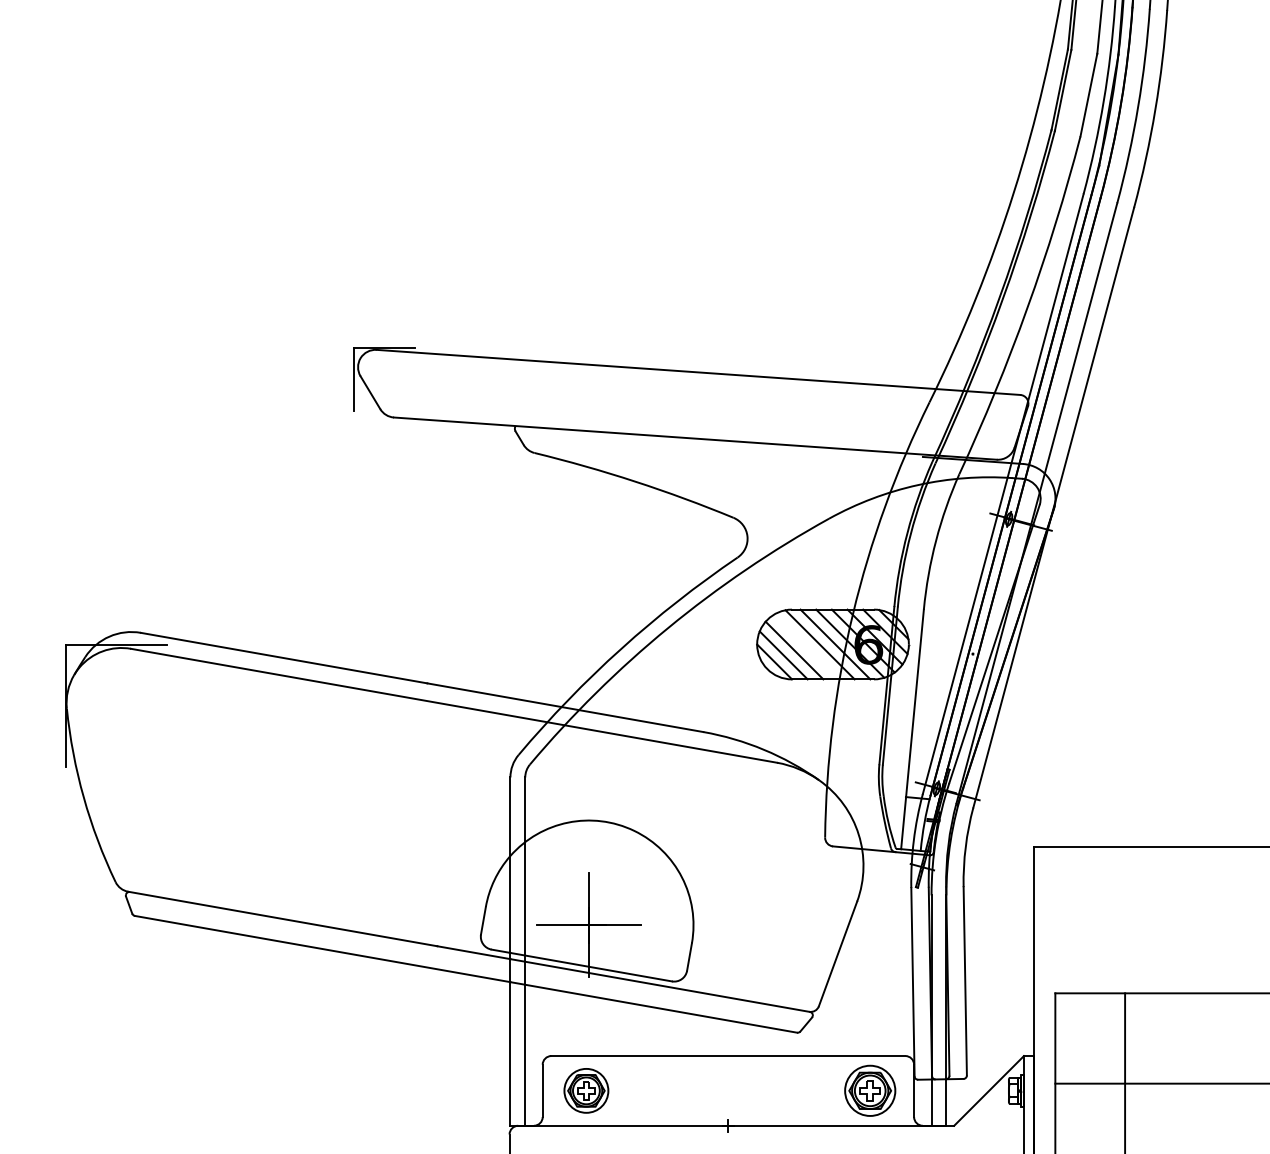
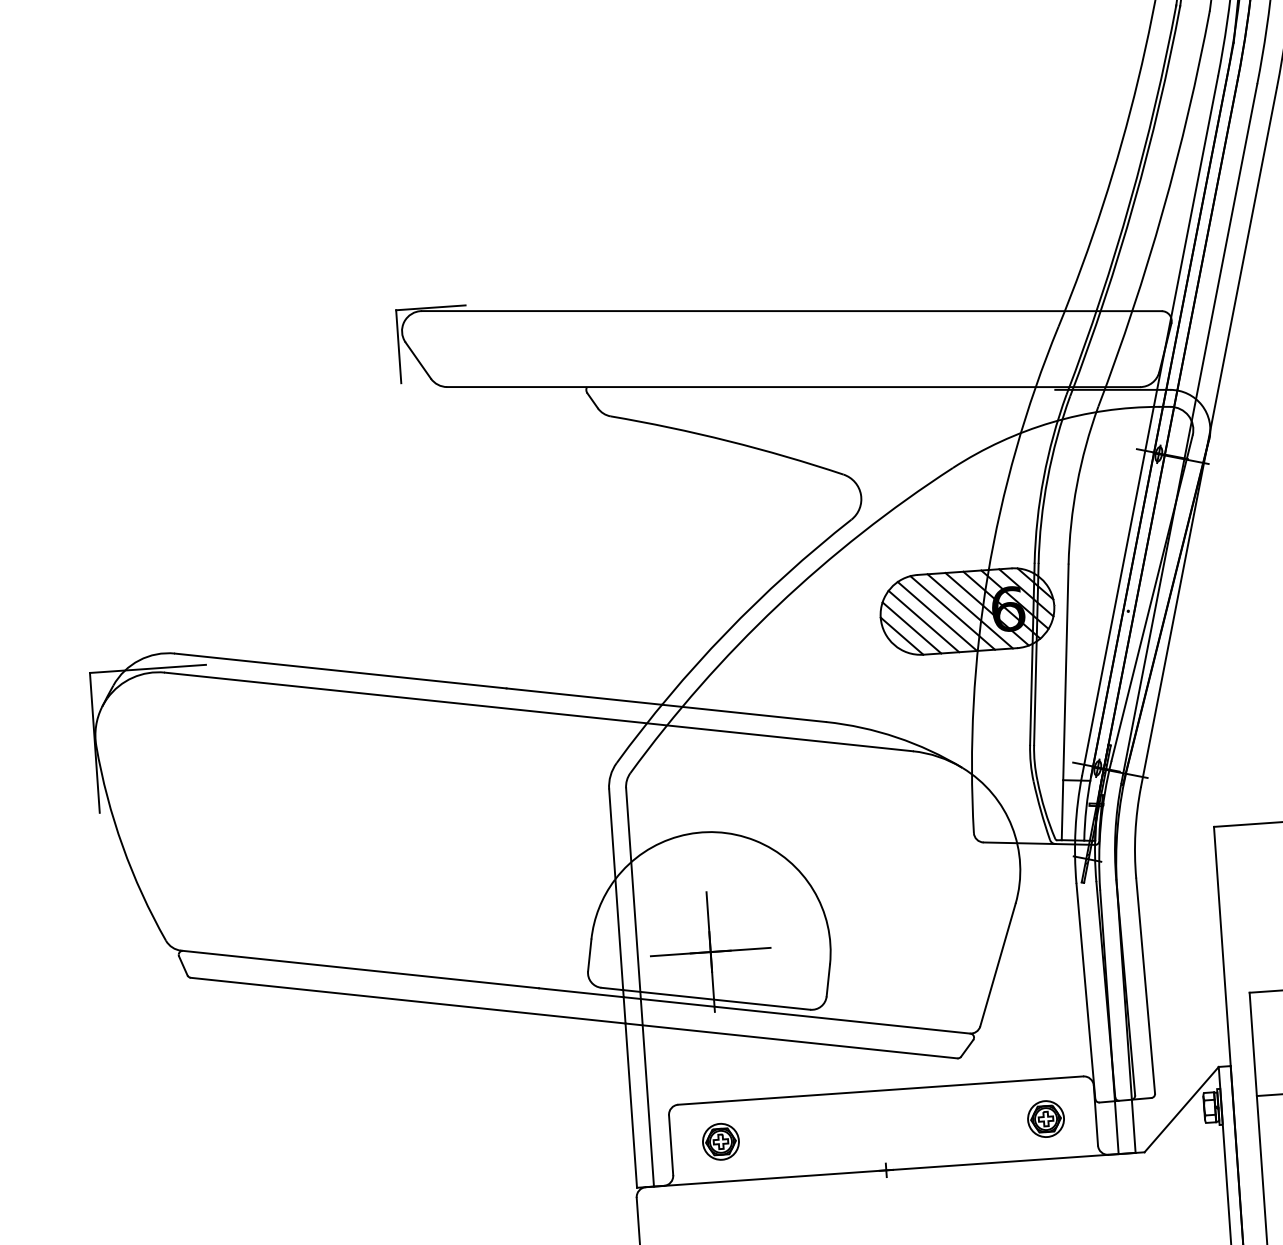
line: (806, 646) -> (937, 615), added
part: (585, 1090) -> (720, 1141), size x0.71
part: (870, 1090) -> (1046, 1118), size x0.62

